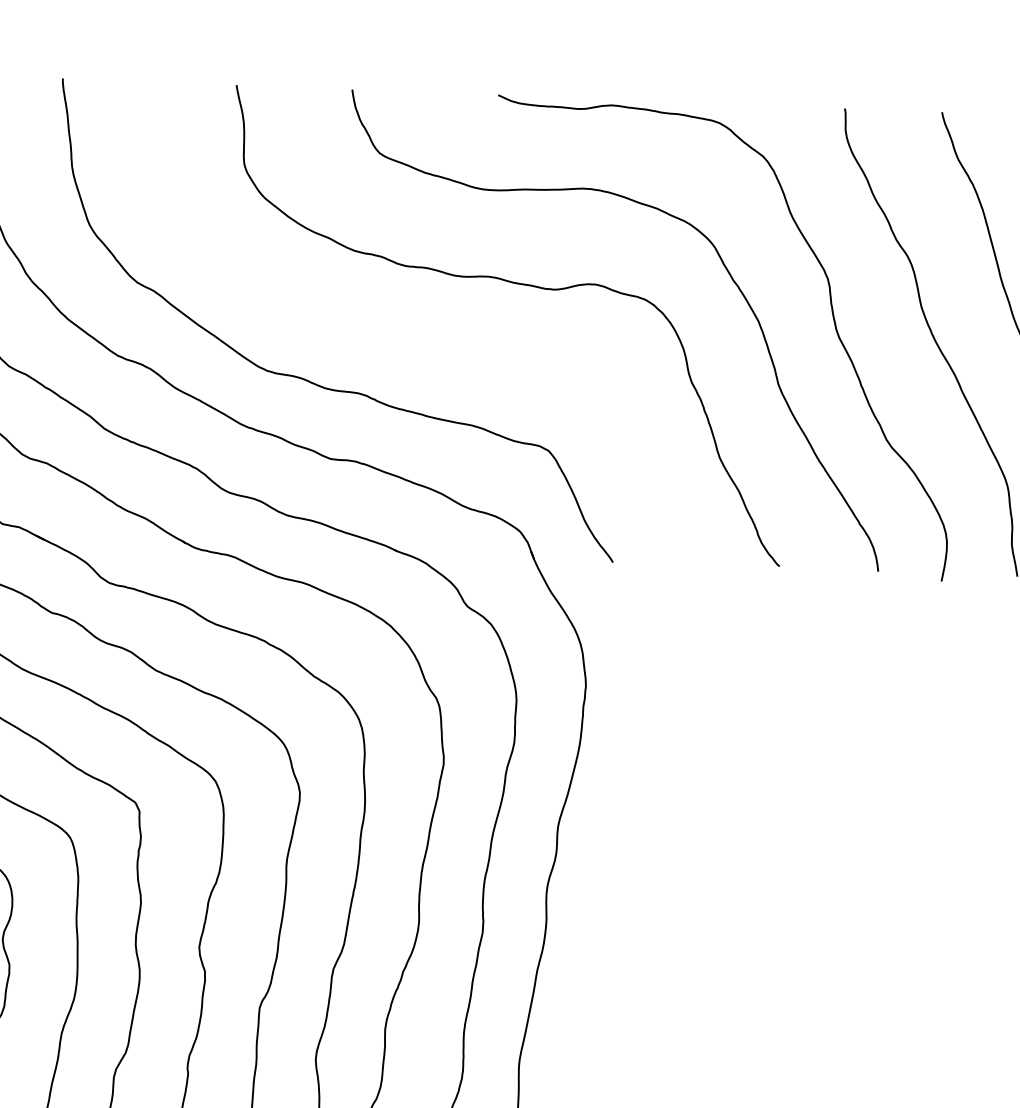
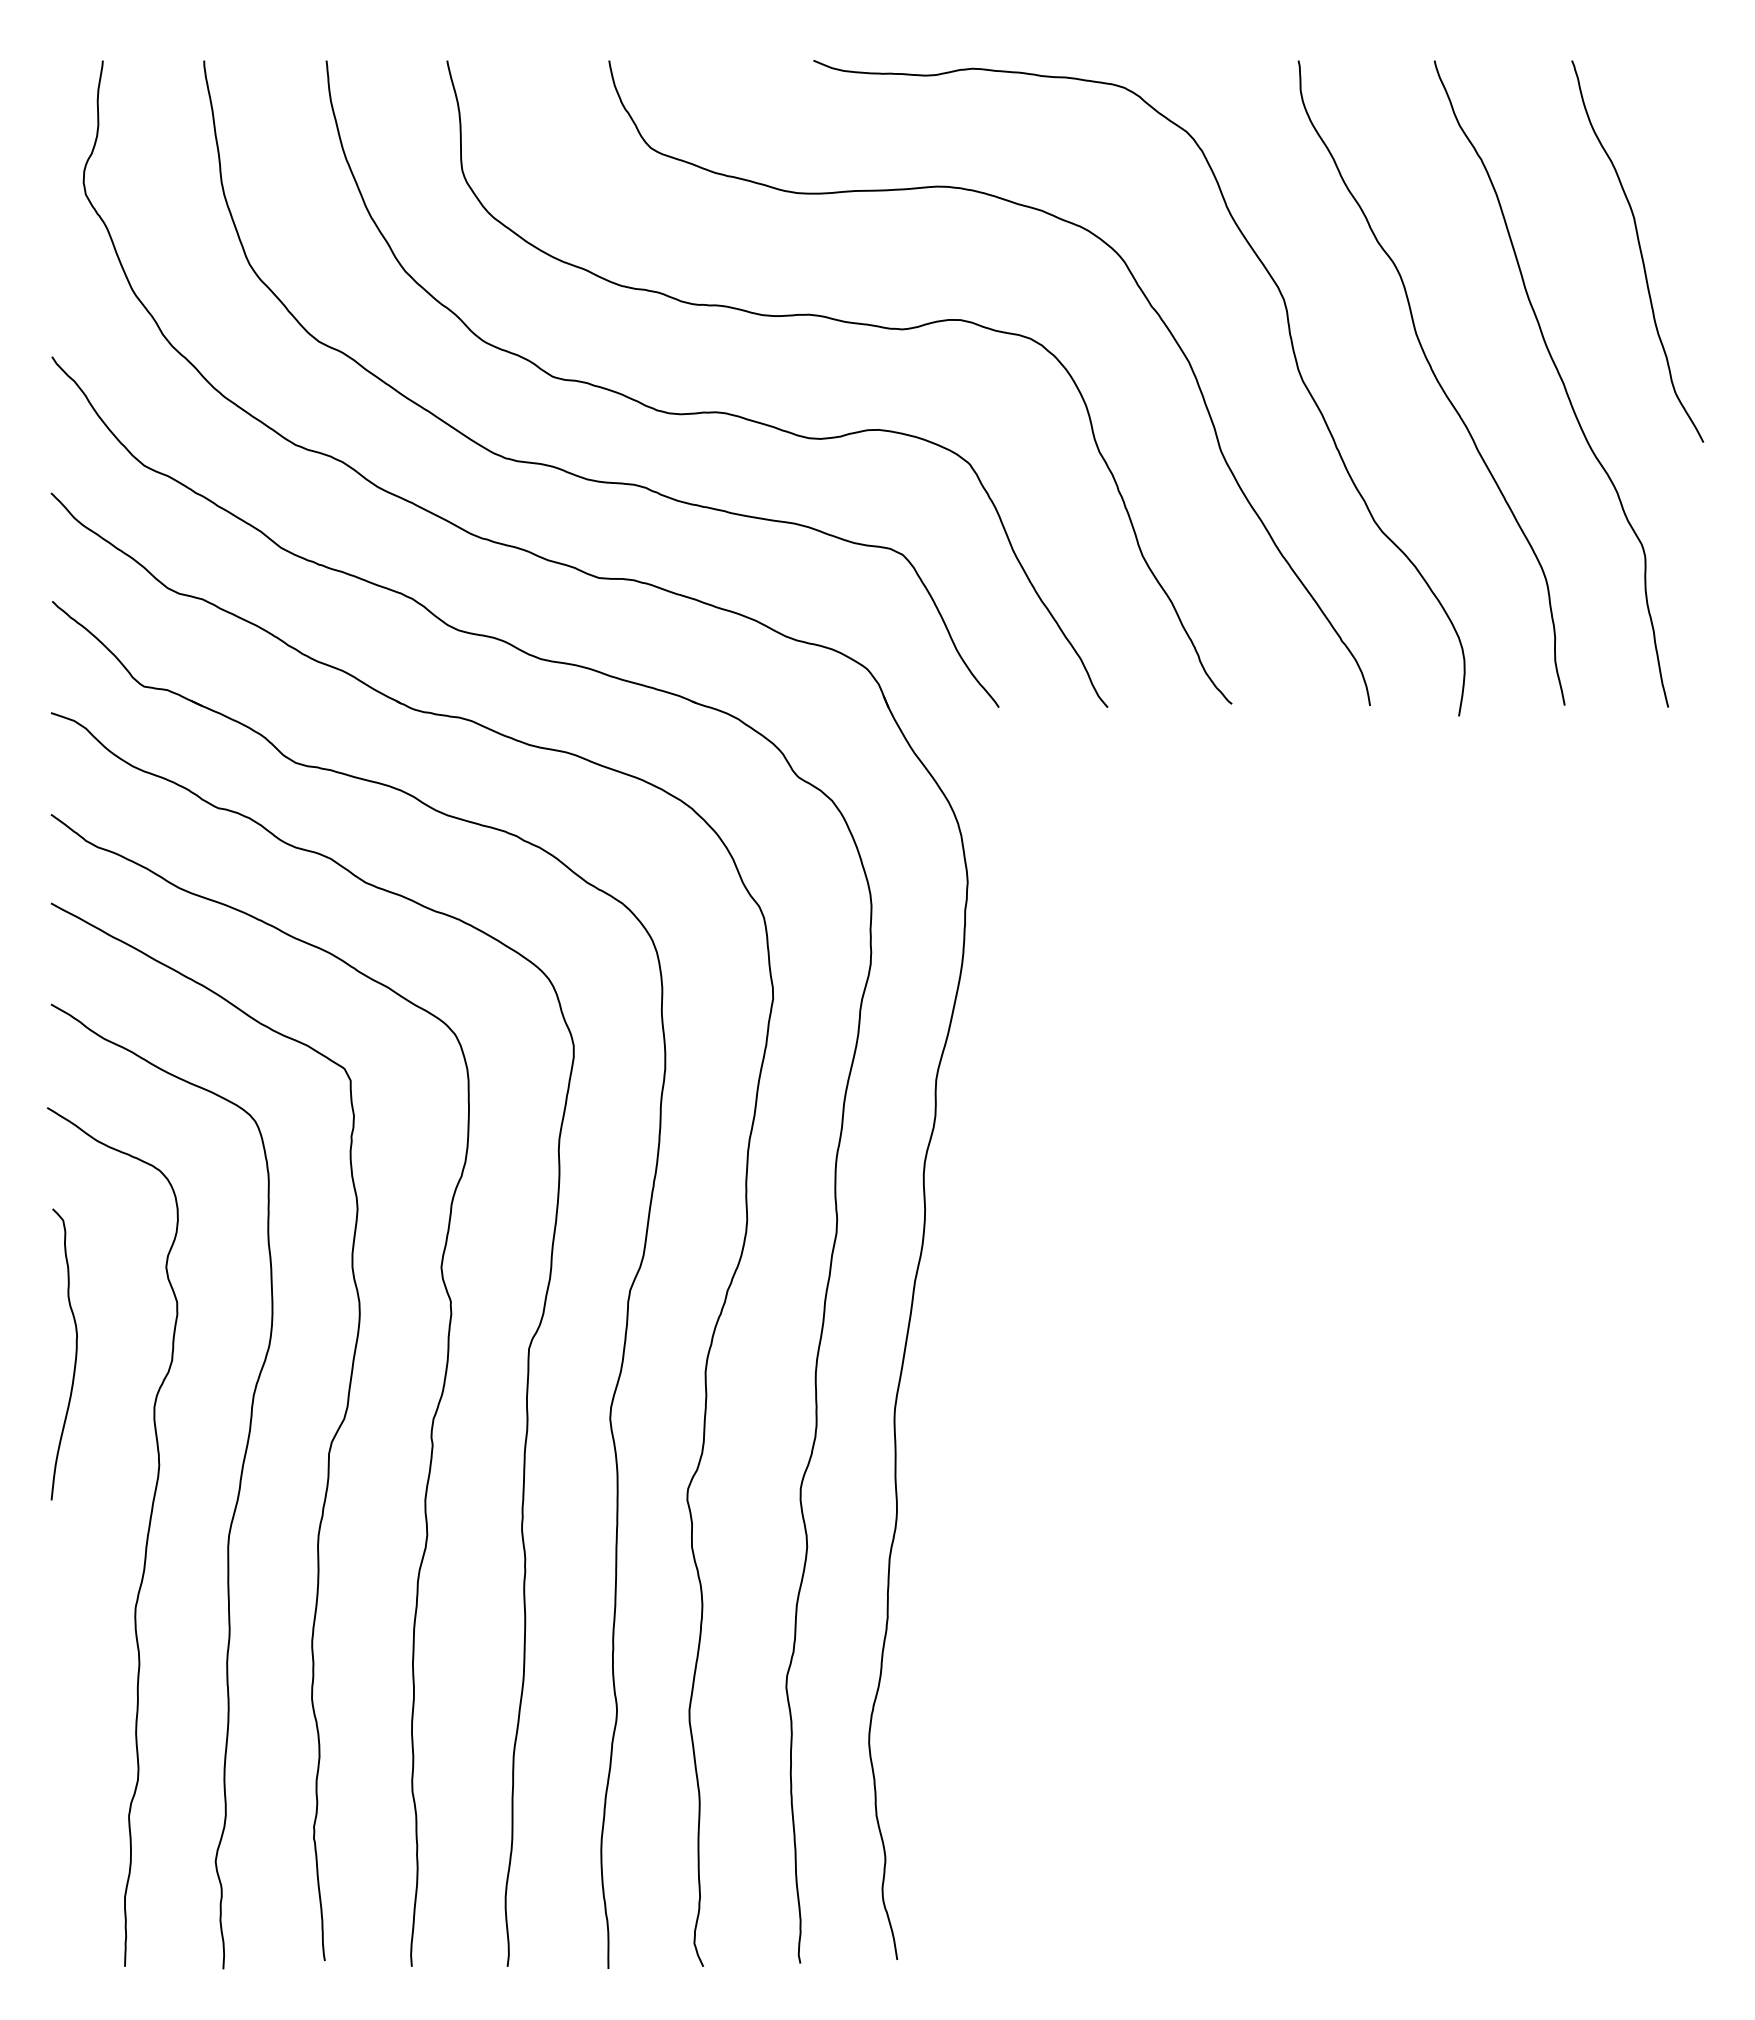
curve: (419, 343) -> (716, 411), added

